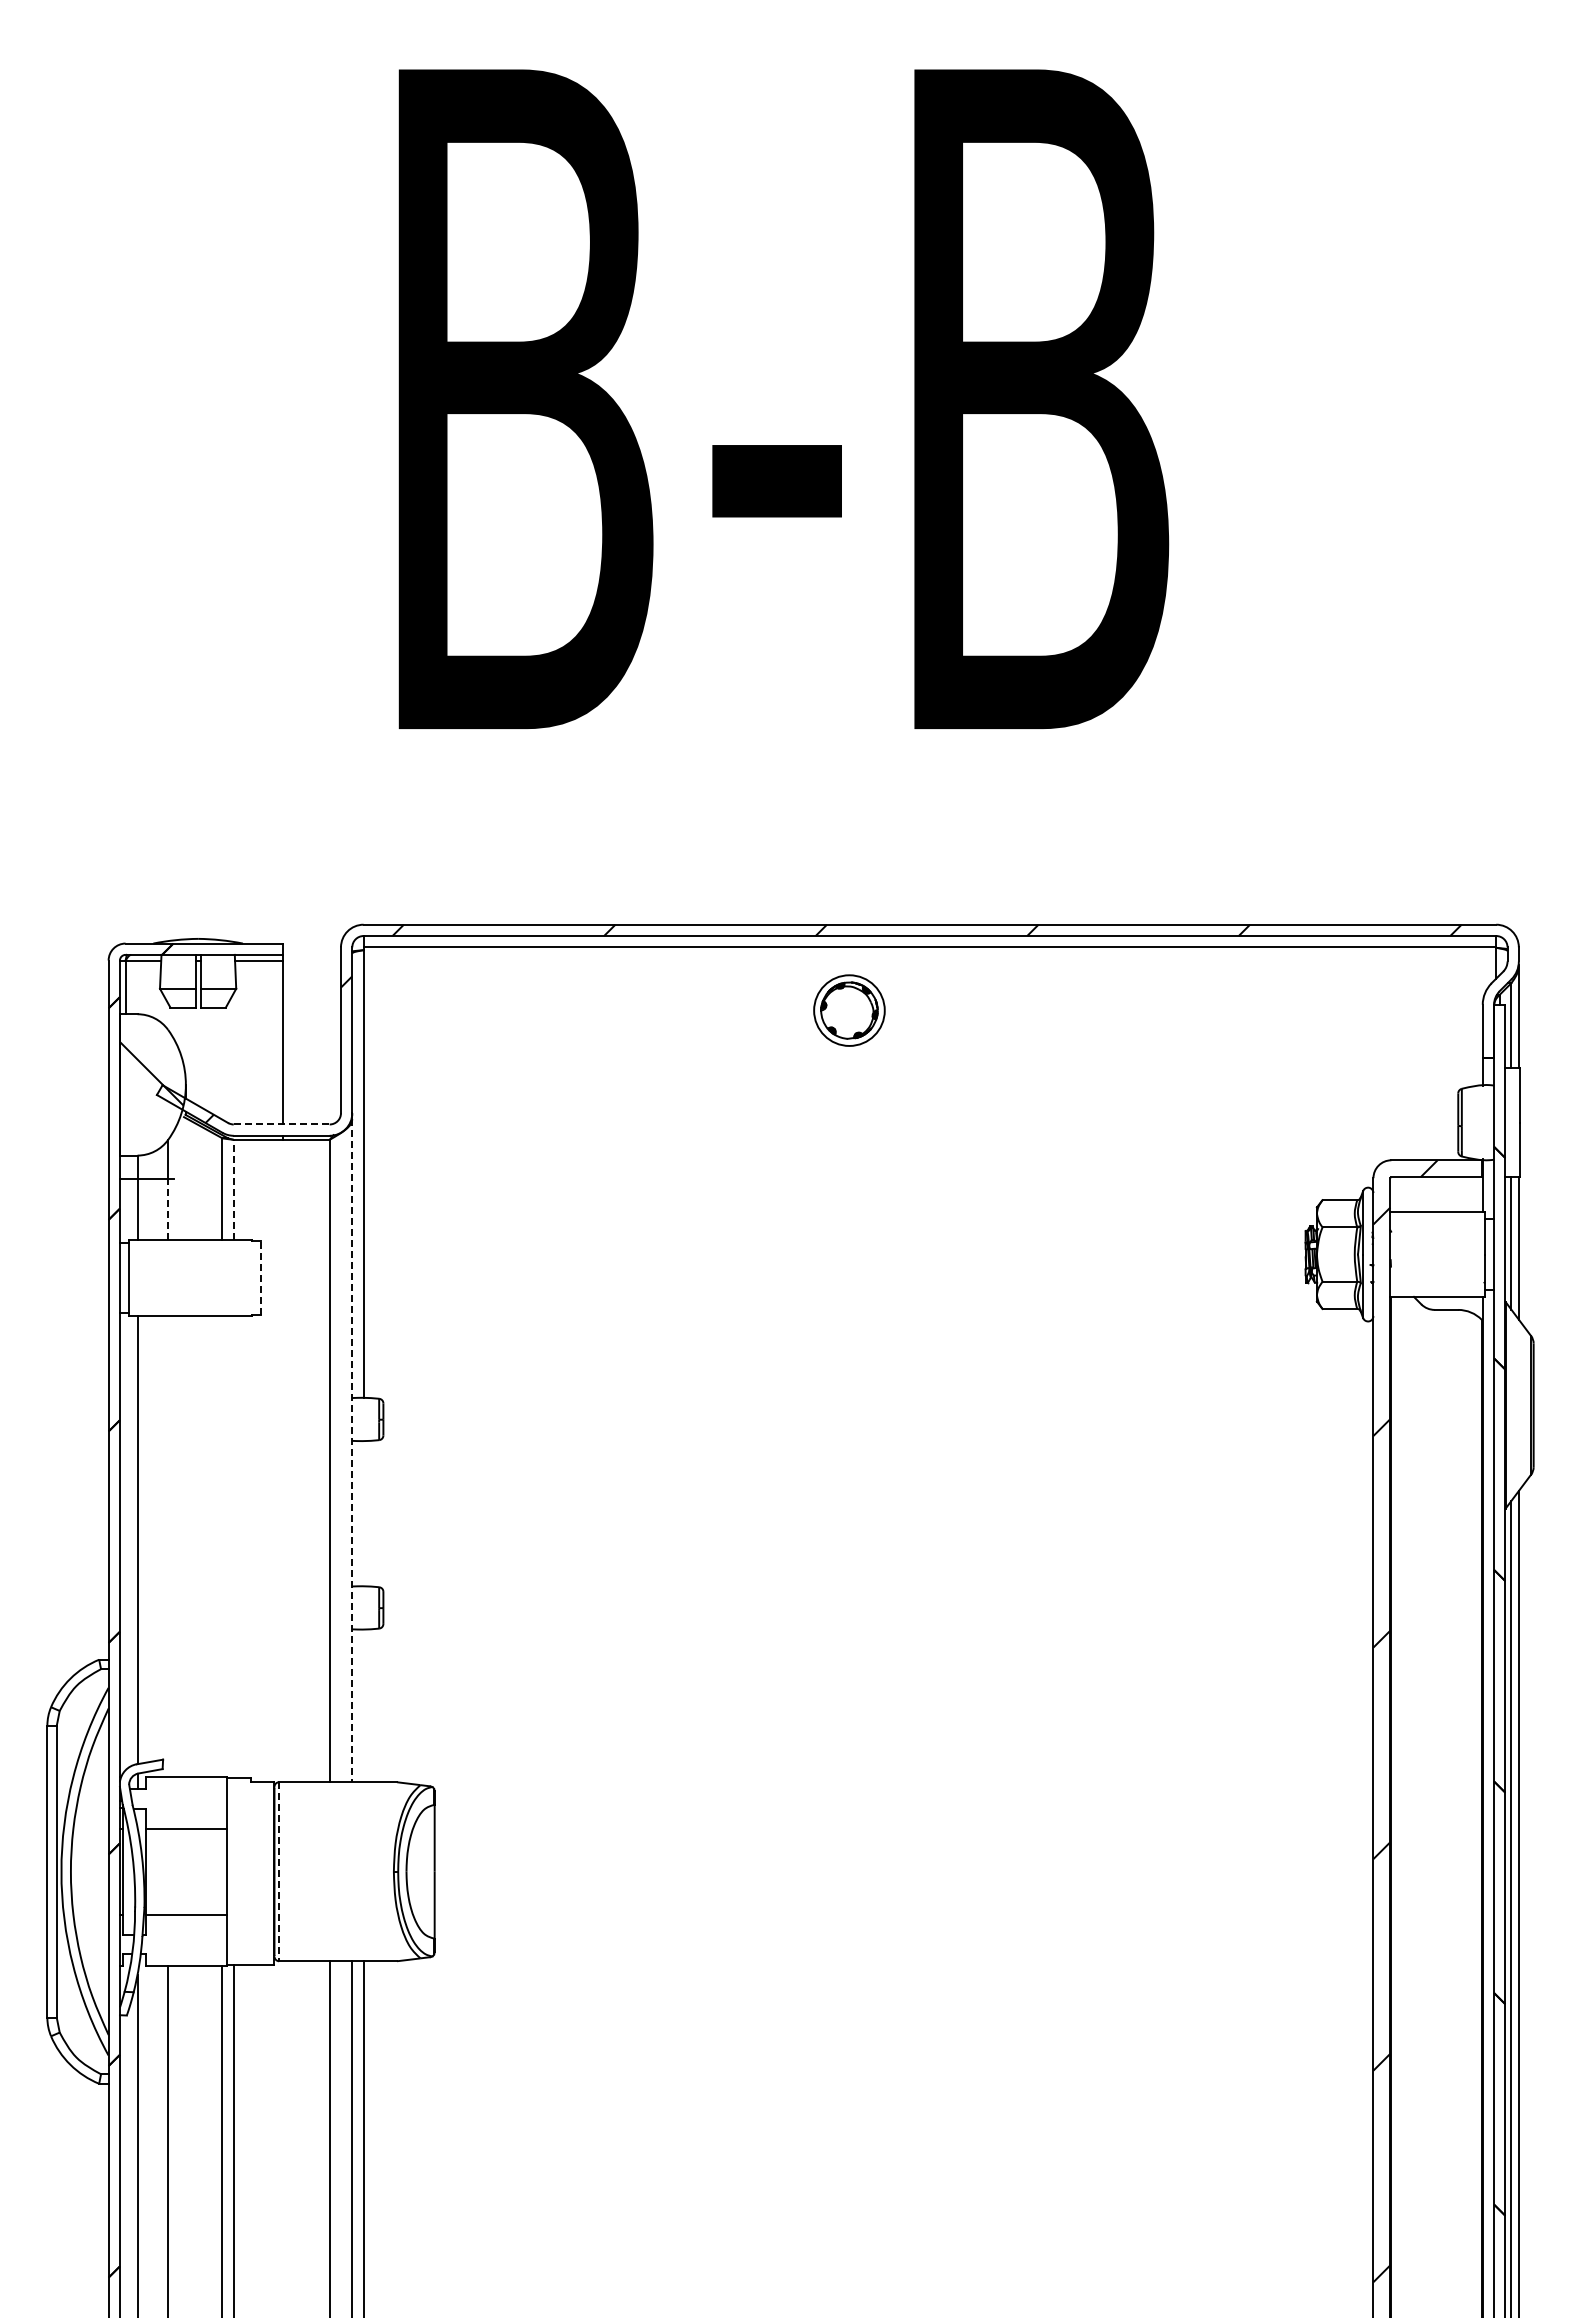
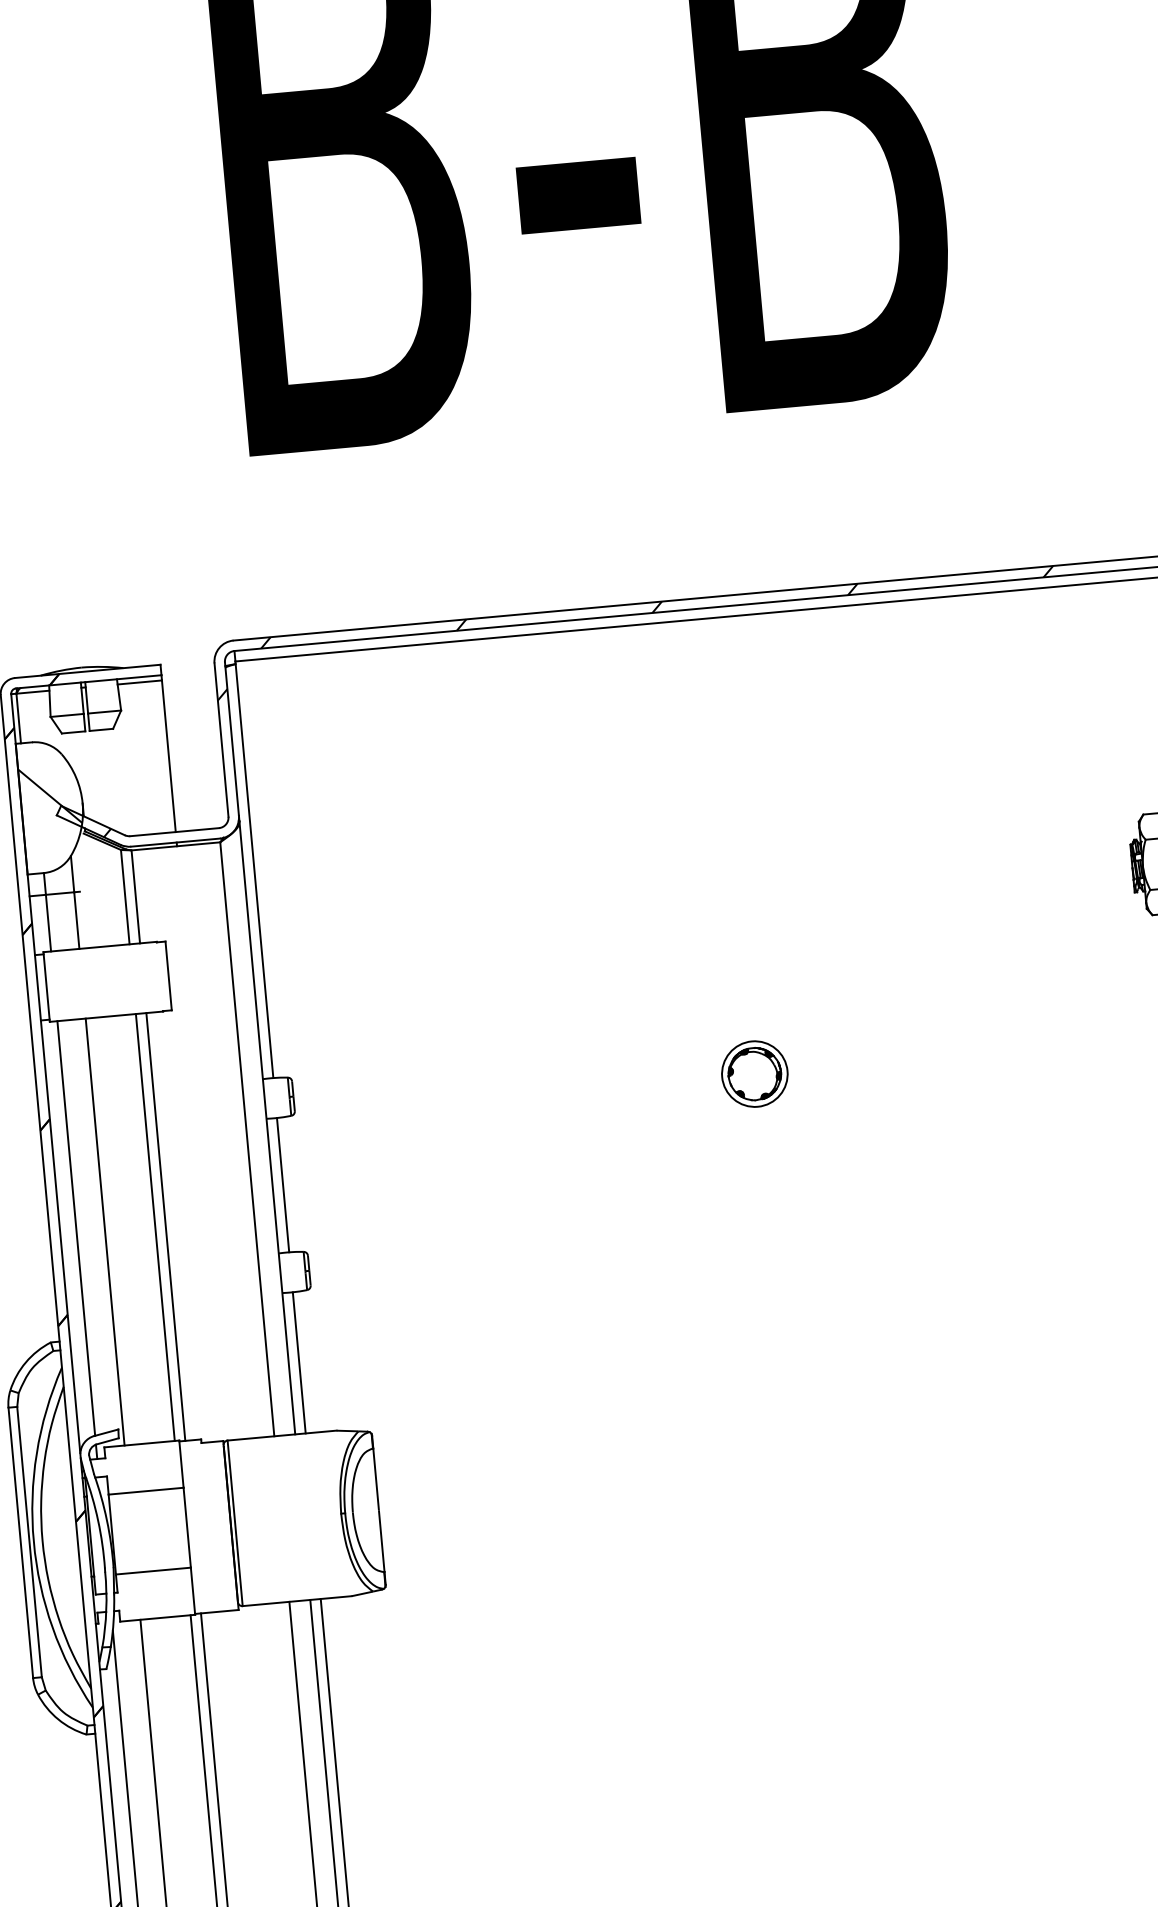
part: (849, 1010) -> (754, 1073), moved
line: (281, 1124) -> (174, 832), dashed -> solid
line: (233, 1189) -> (135, 896), dashed -> solid
line: (168, 1209) -> (77, 920), dashed -> solid
line: (261, 1277) -> (168, 975), dashed -> solid
line: (352, 1451) -> (267, 1128), dashed -> solid
line: (363, 1513) -> (282, 1185), added
line: (168, 1546) -> (105, 1231), added
line: (222, 1546) -> (155, 1227), added
line: (233, 1546) -> (165, 1226), added
line: (363, 1705) -> (299, 1362), added
line: (279, 1871) -> (235, 1523), dashed -> solid

